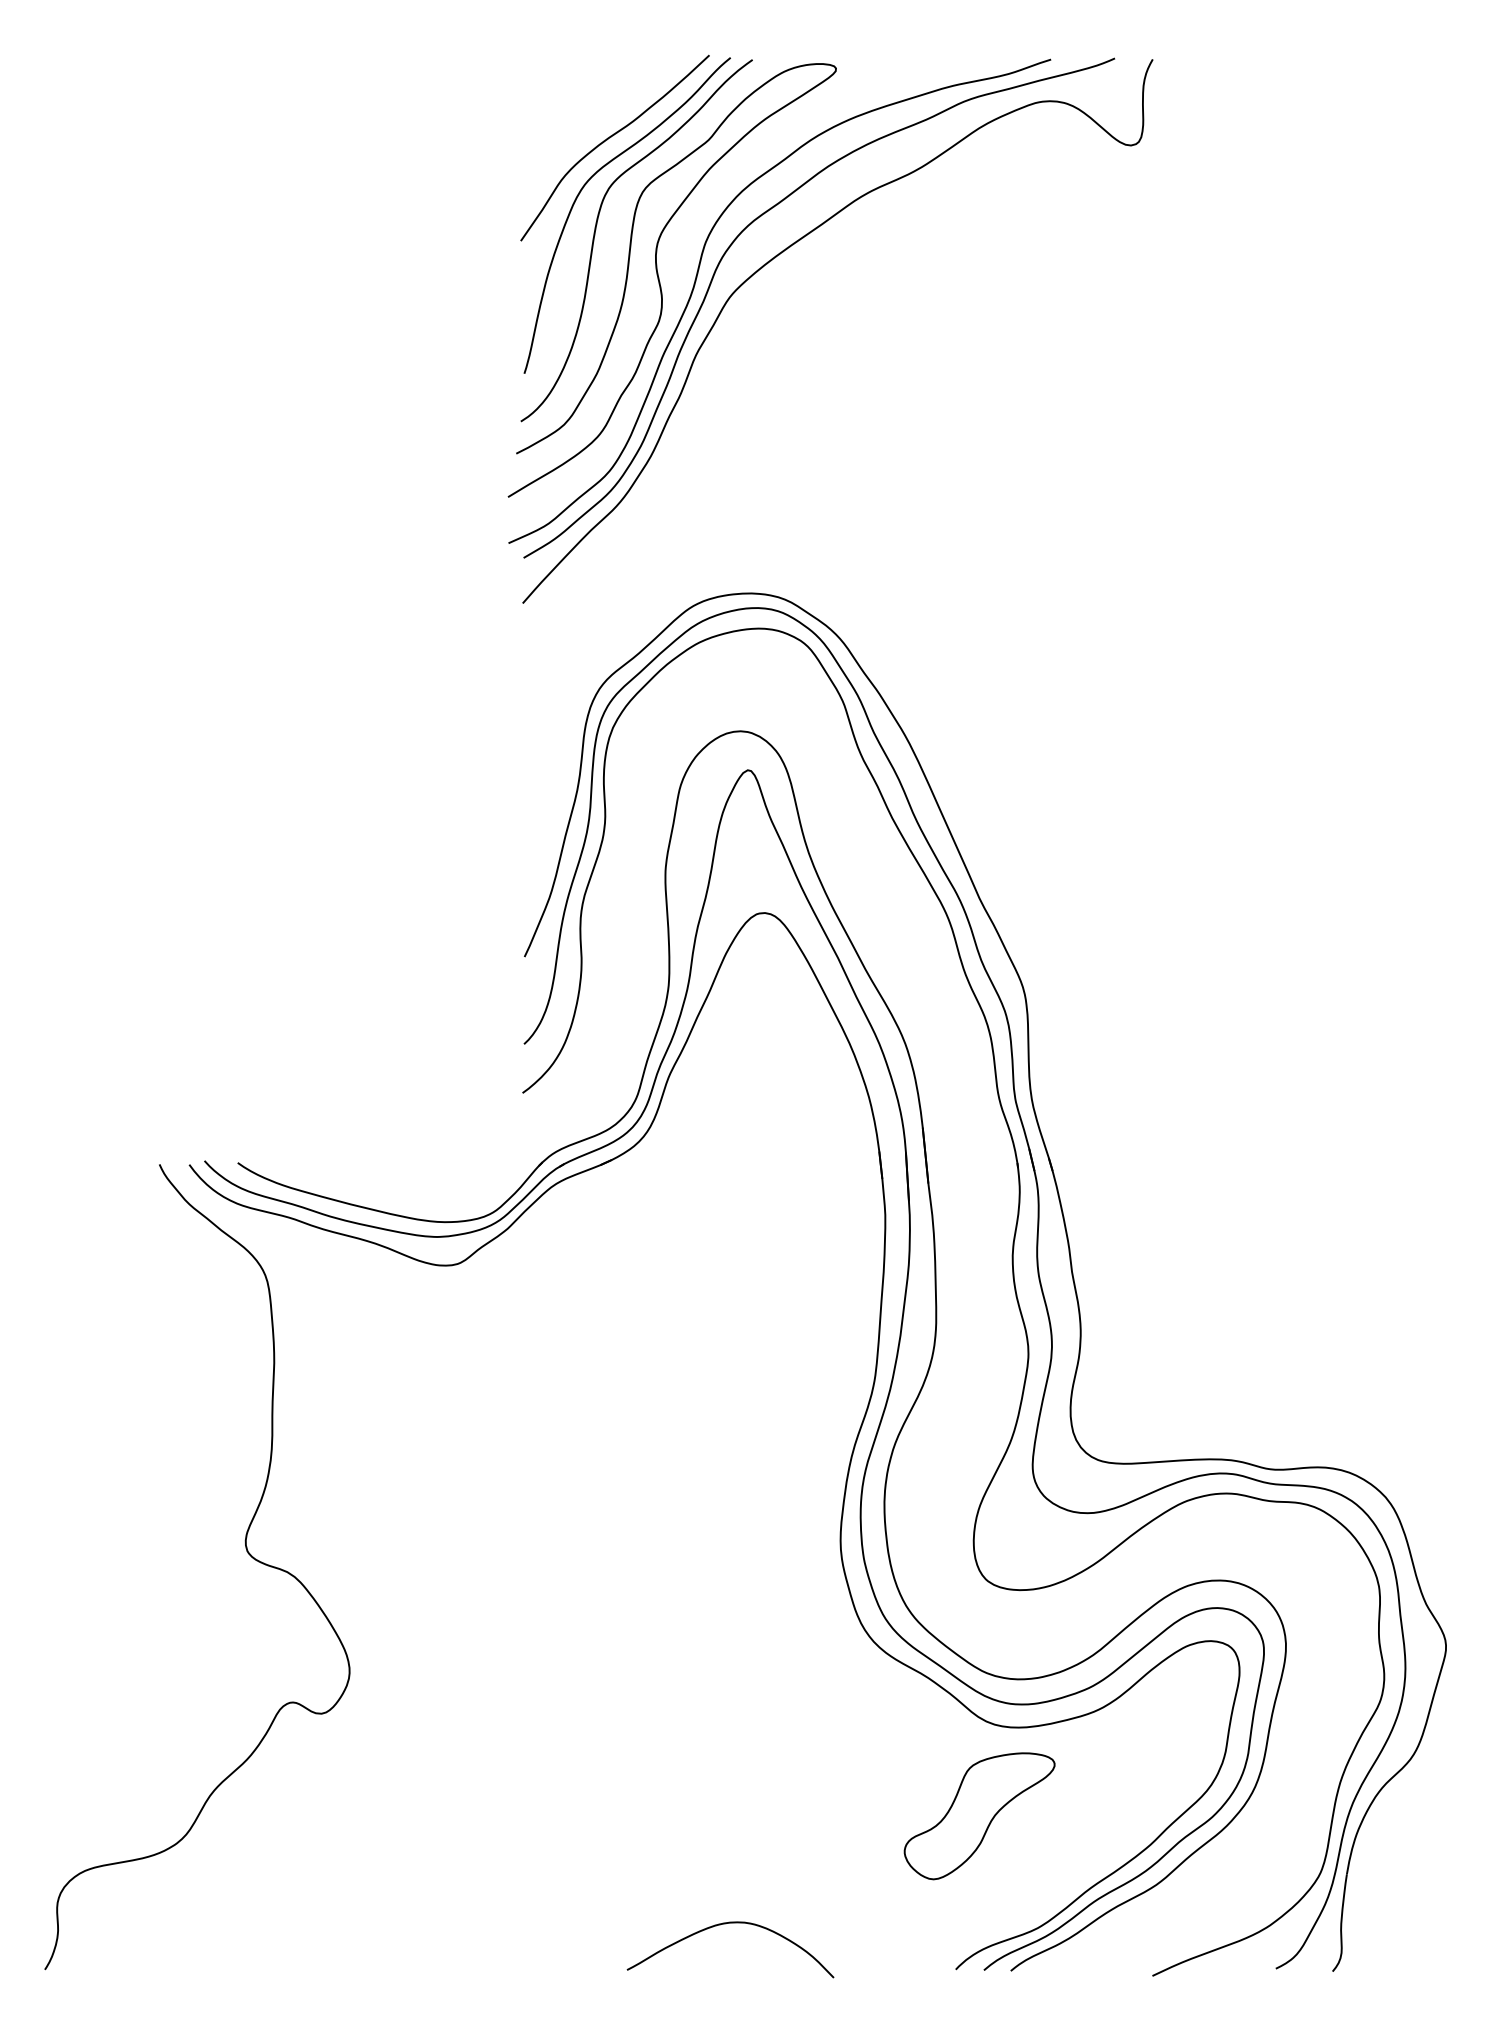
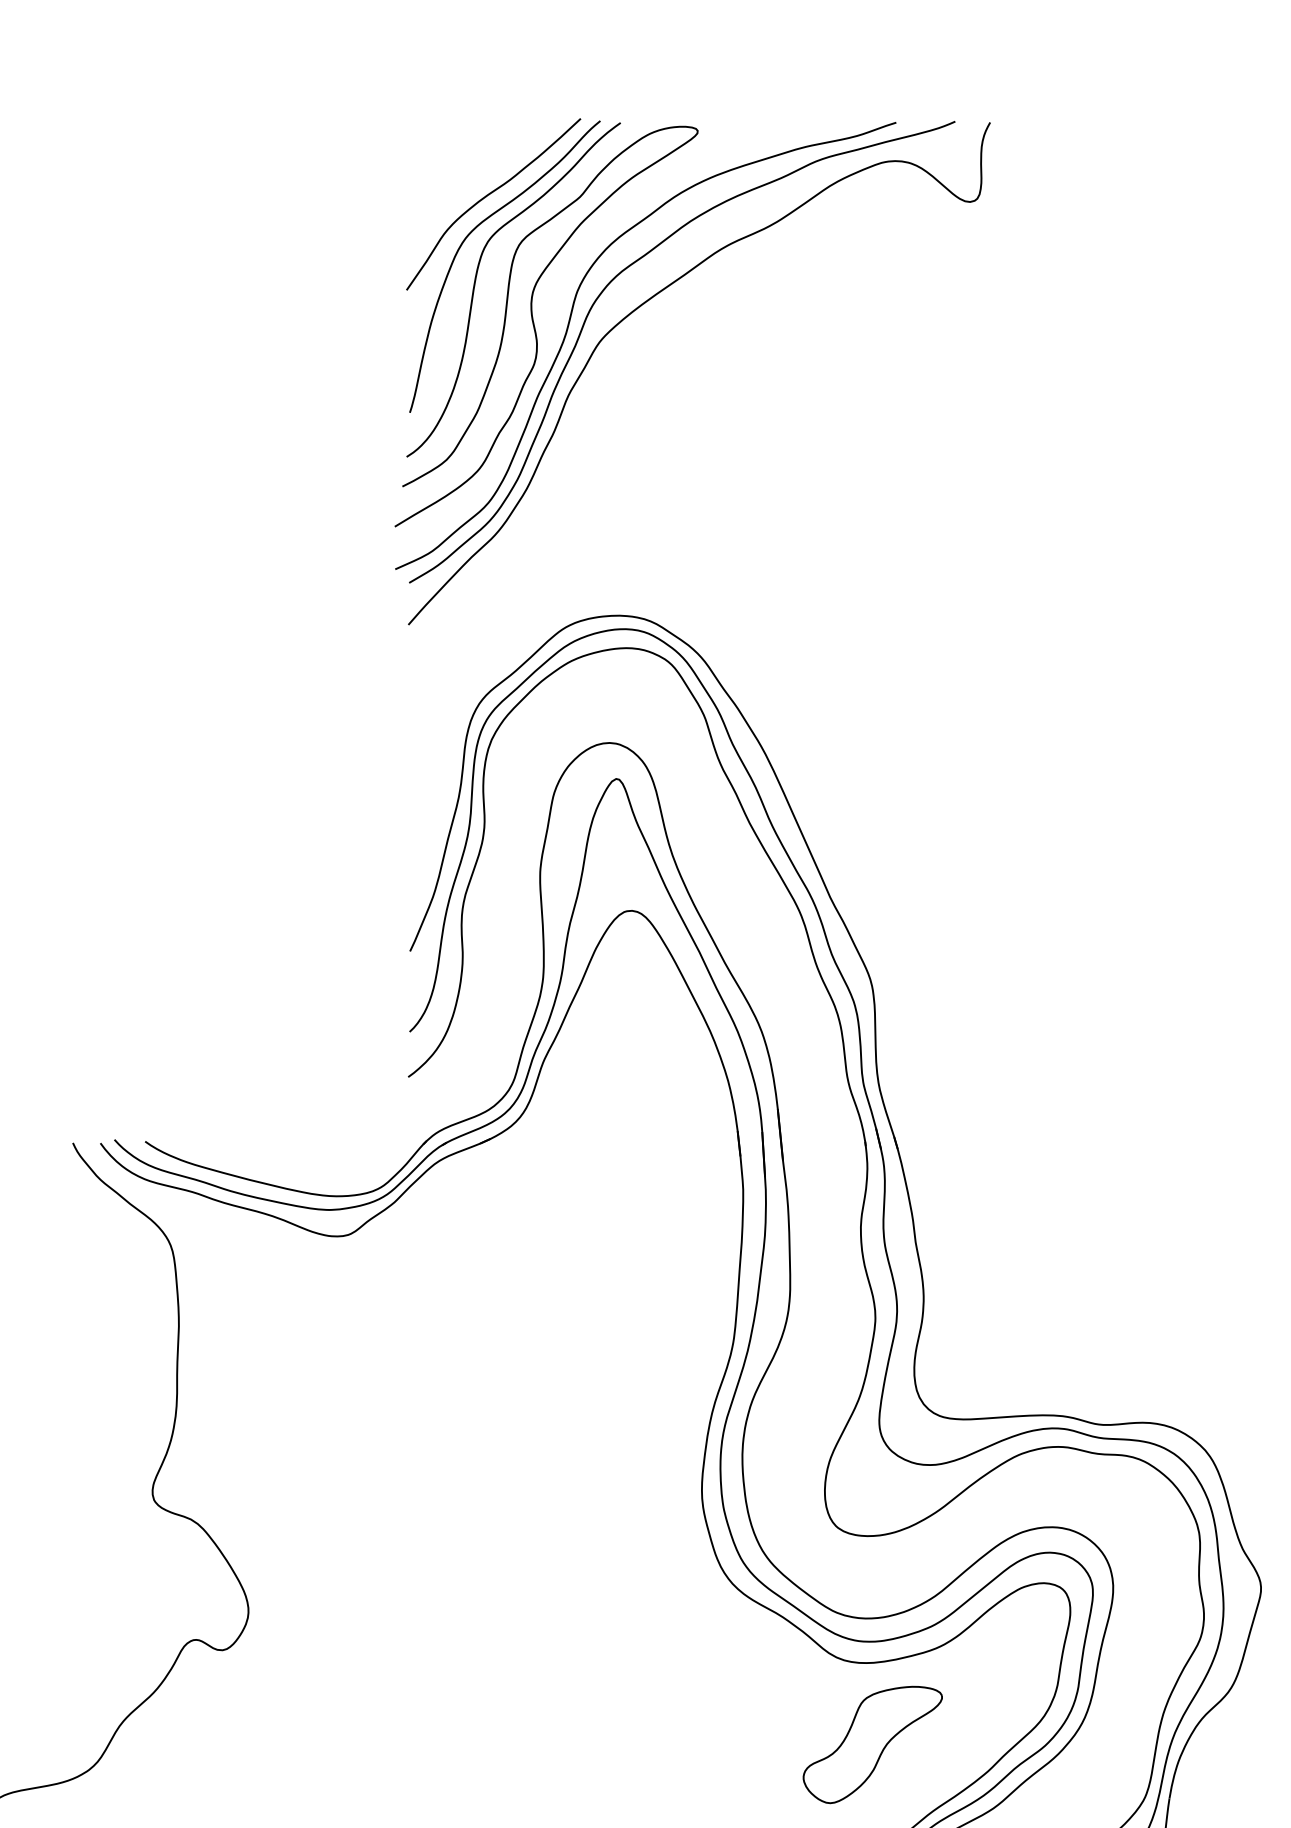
part: (979, 1816) -> (872, 1745), moved

